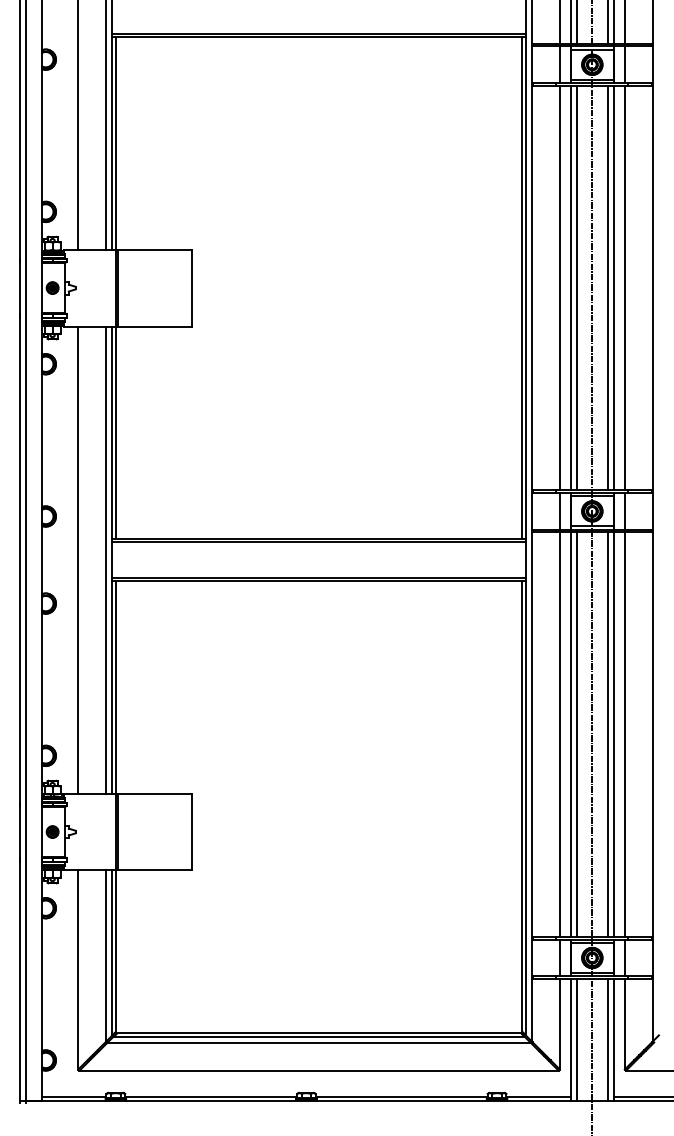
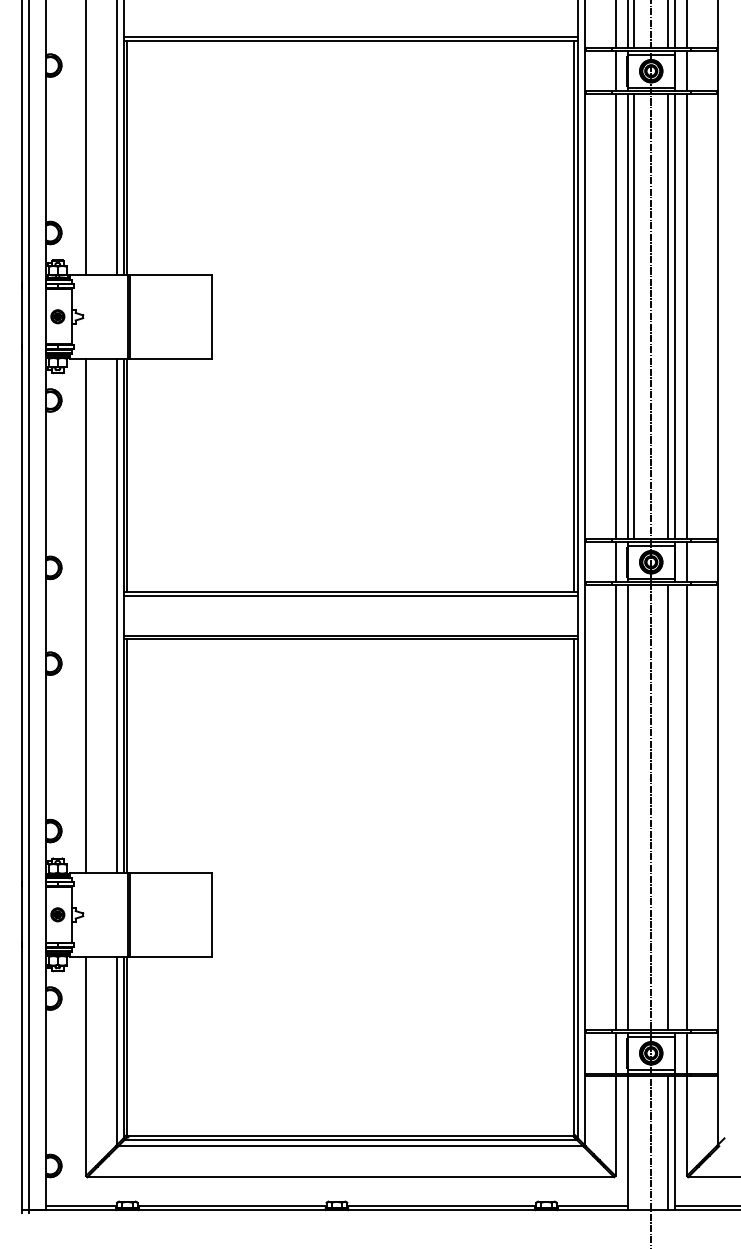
line: (576, 734) -> (633, 807), removed
line: (613, 734) -> (674, 807), removed
line: (576, 1039) -> (633, 1142), removed

